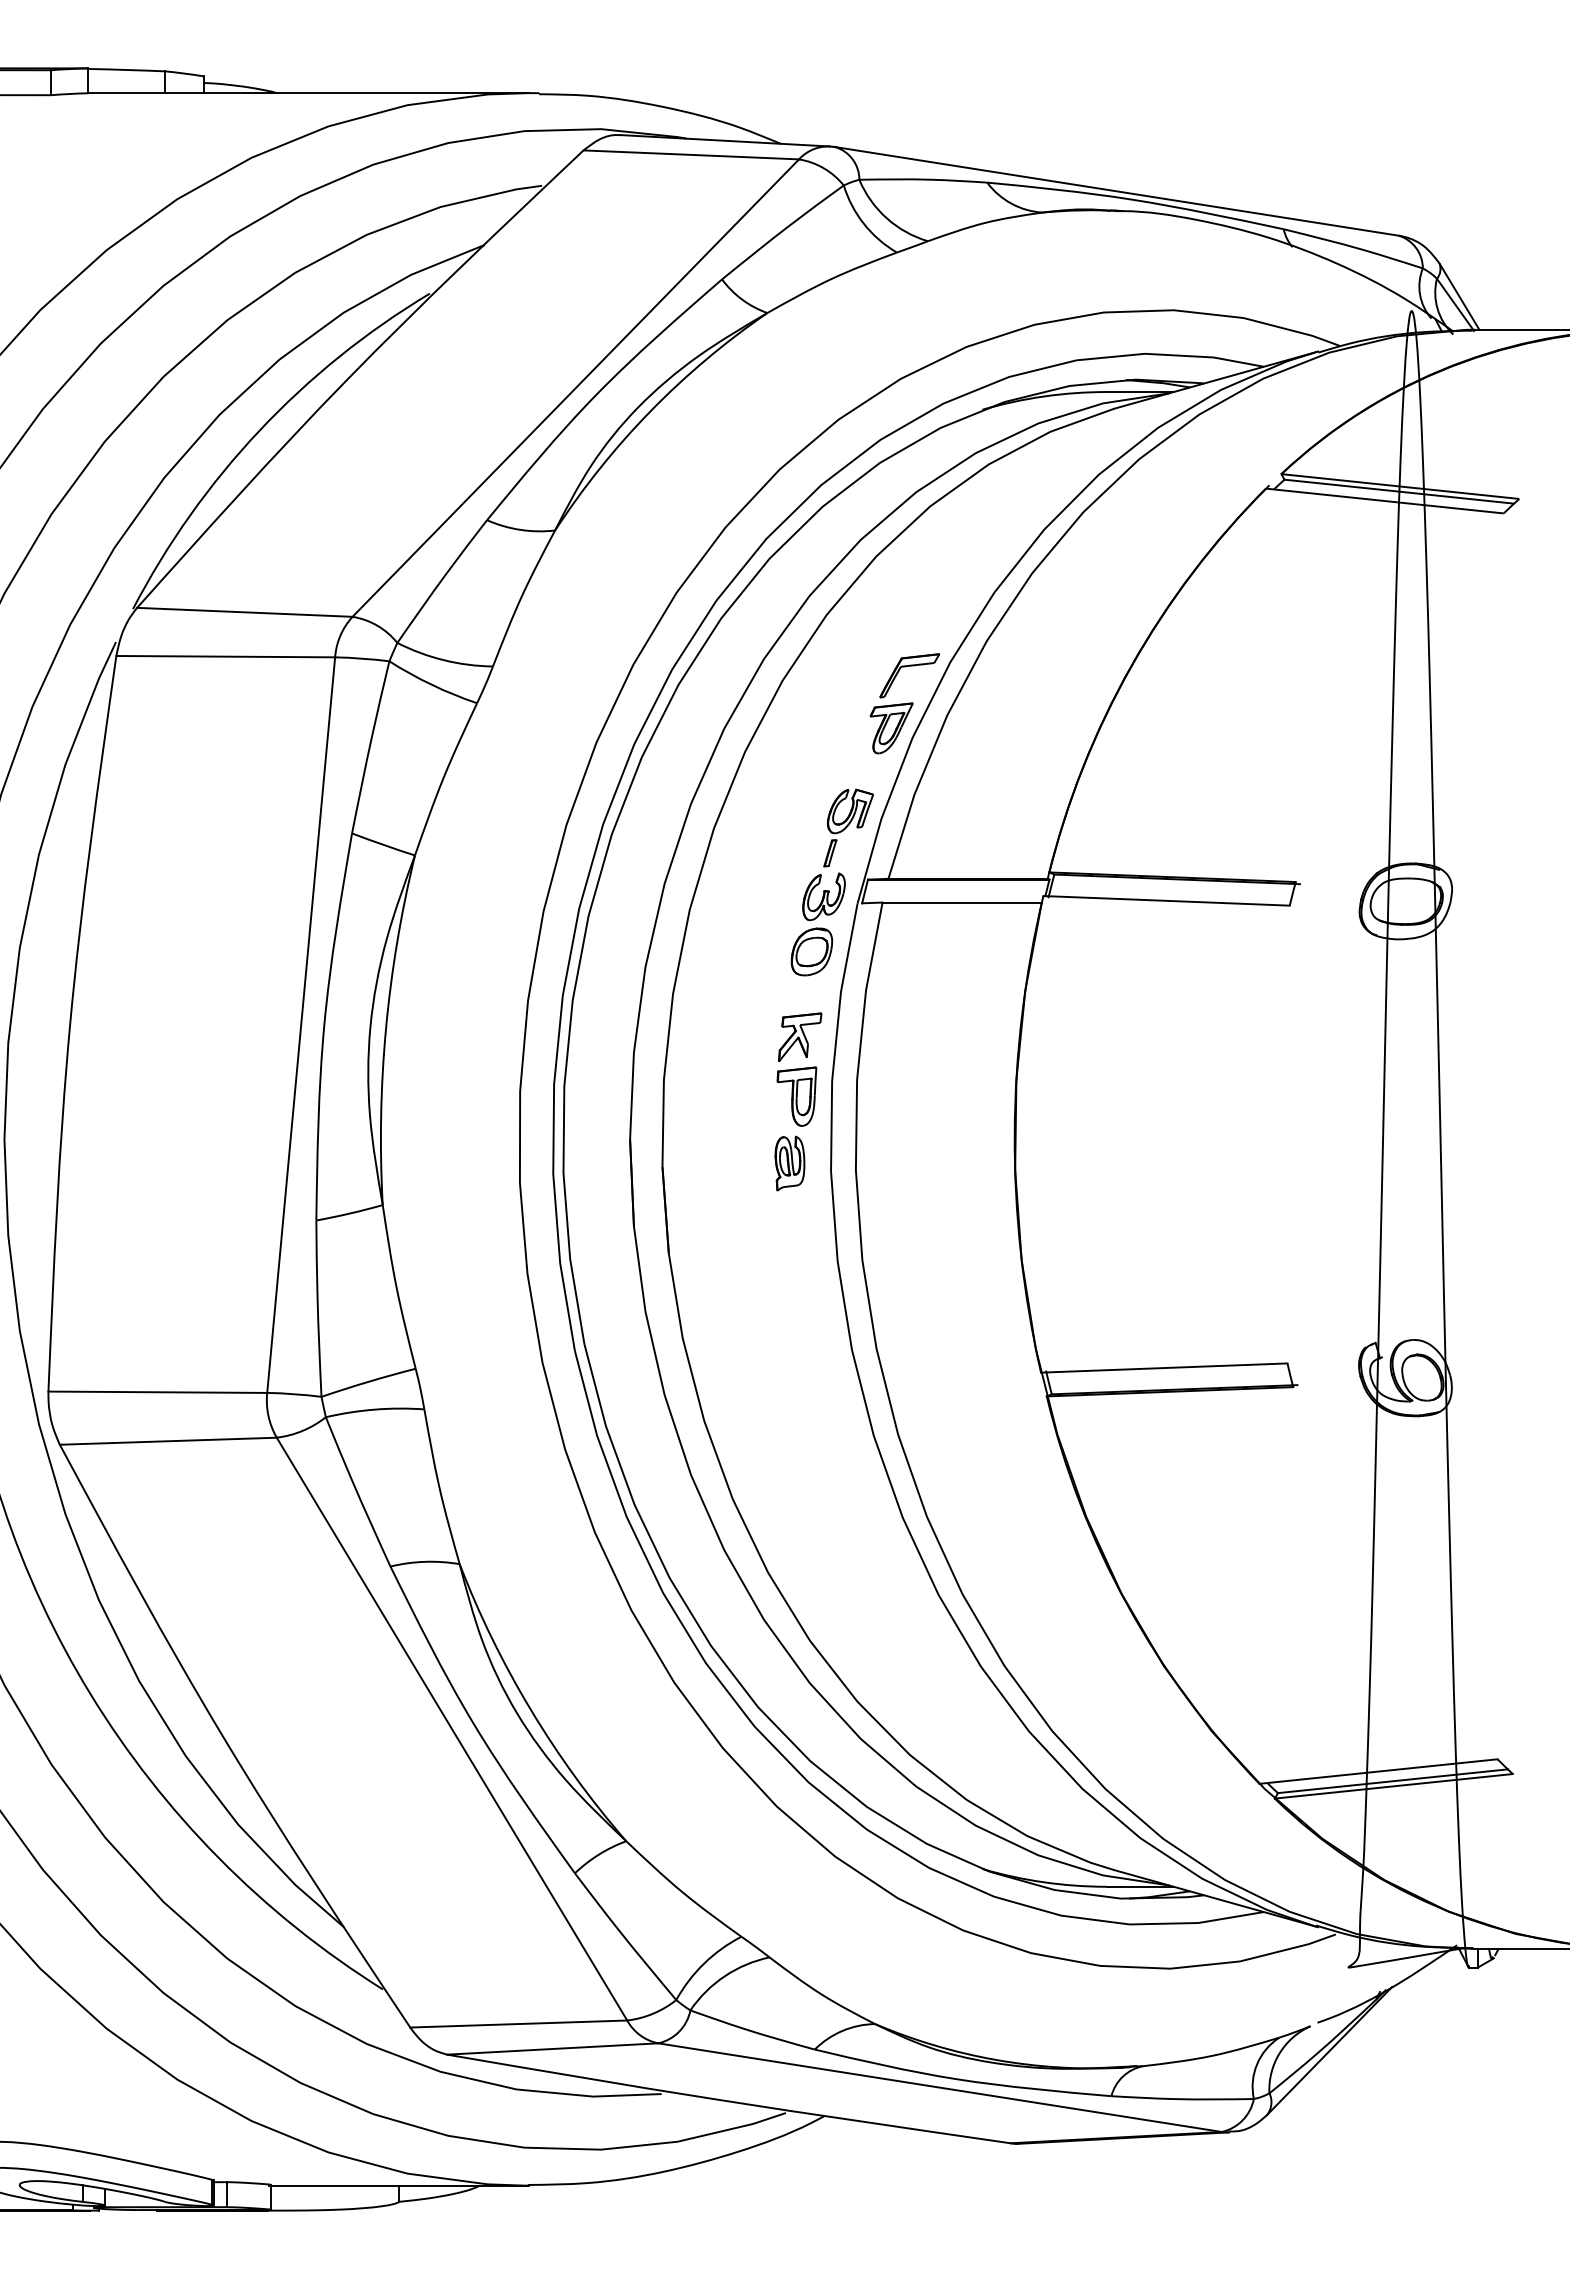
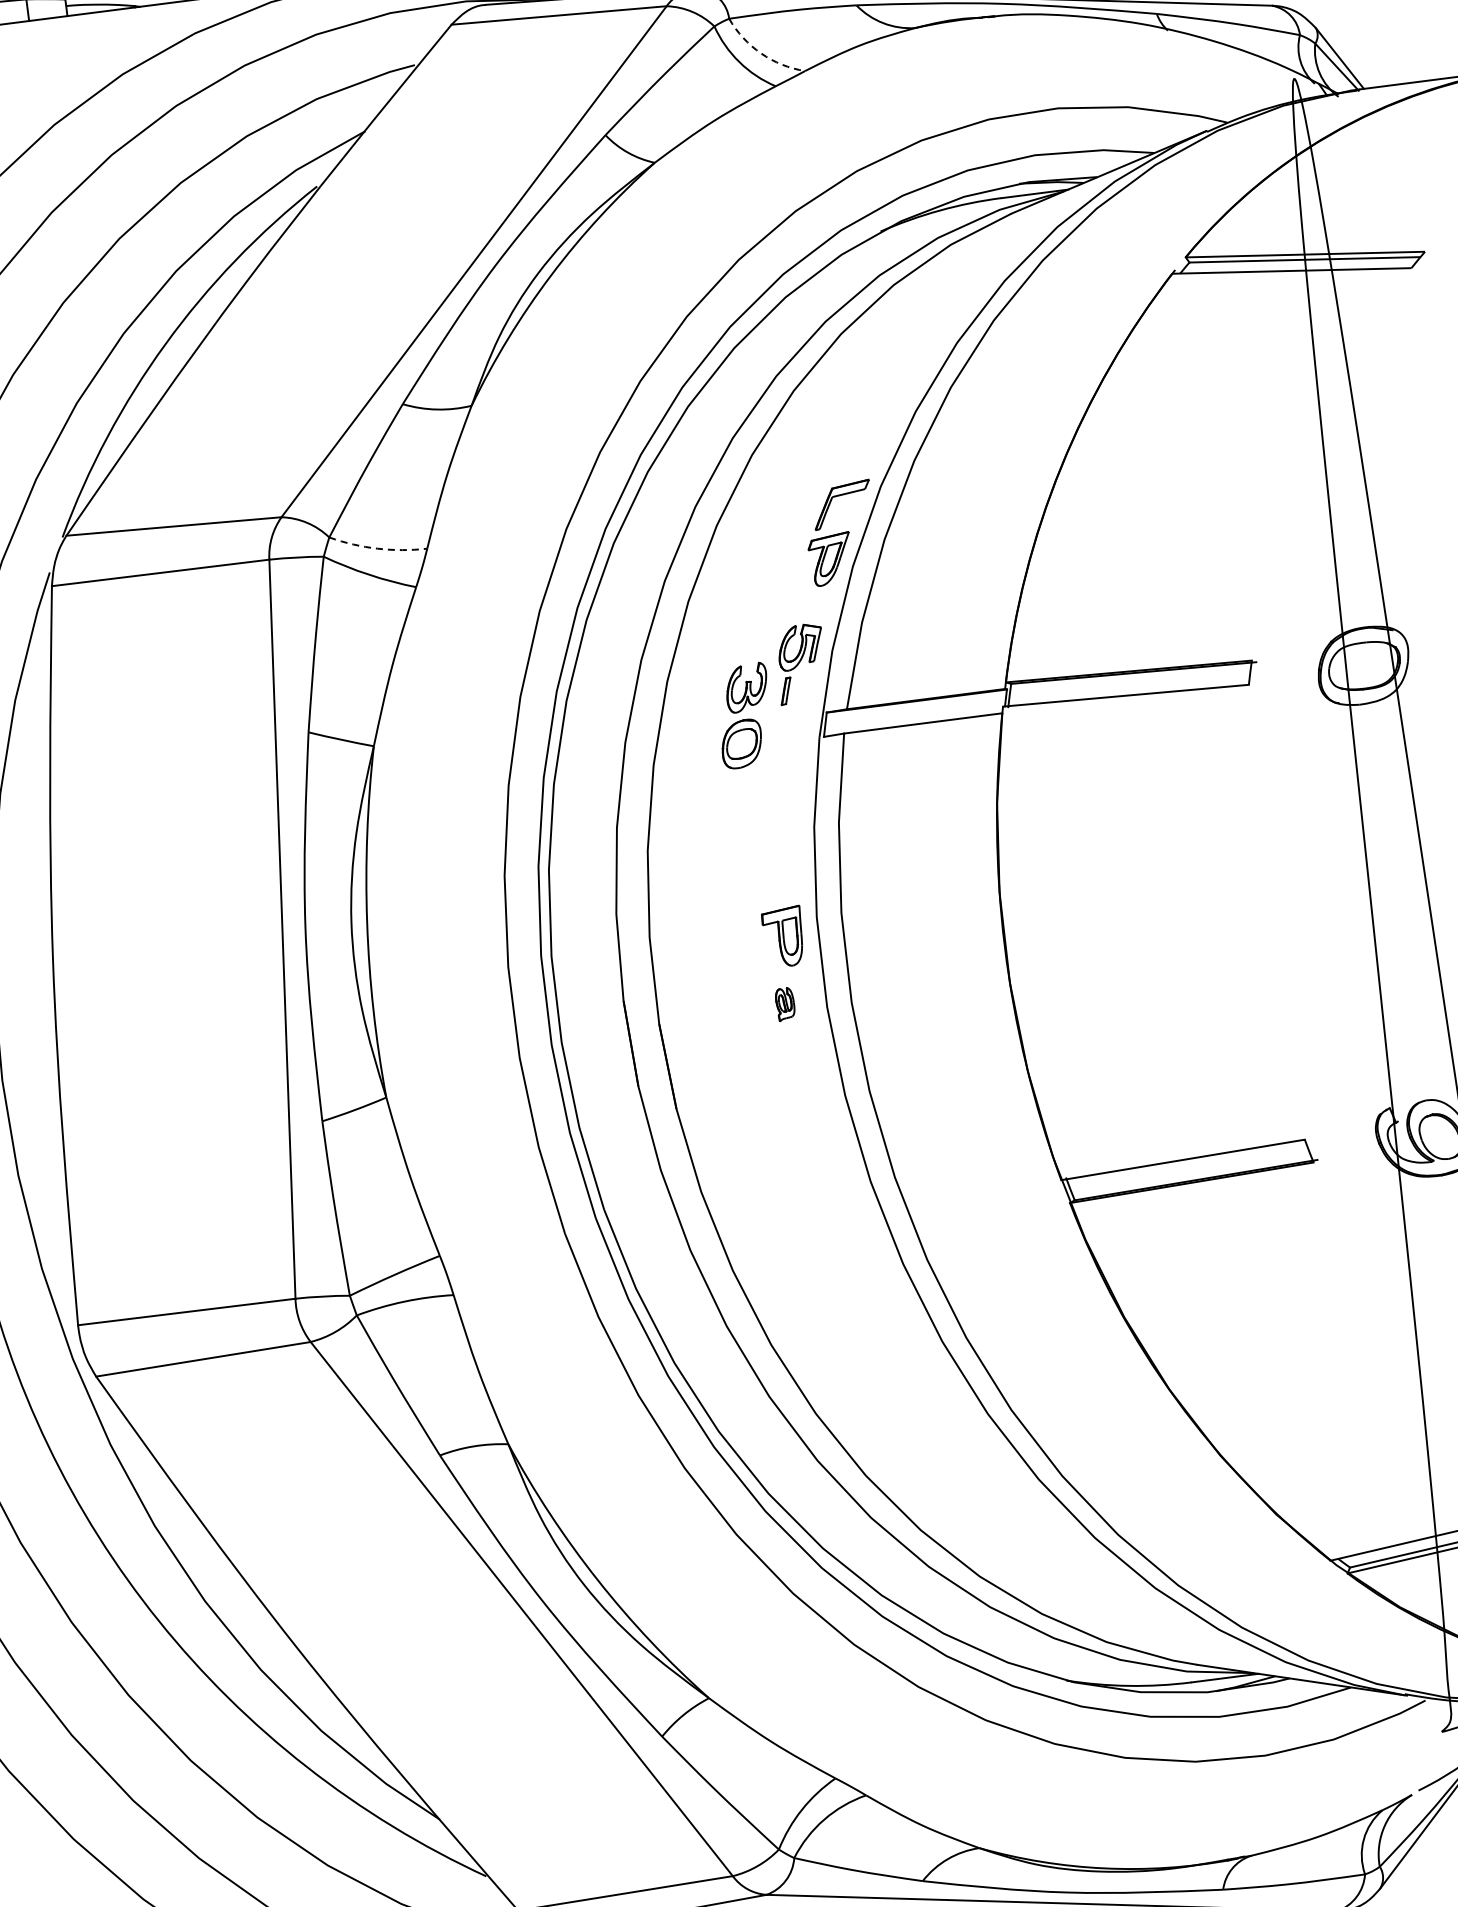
arc: (886, 218) -> (761, 53), solid -> dashed
arc: (443, 660) -> (377, 549), solid -> dashed
part: (817, 924) -> (743, 716), moved
part: (800, 1036) -> (779, 876), removed
part: (789, 1163) -> (784, 1004), size x0.6

